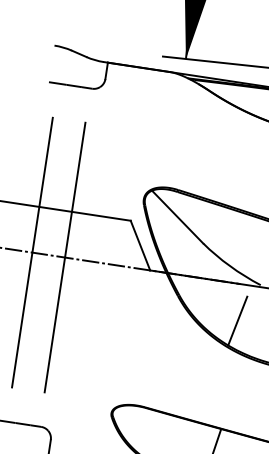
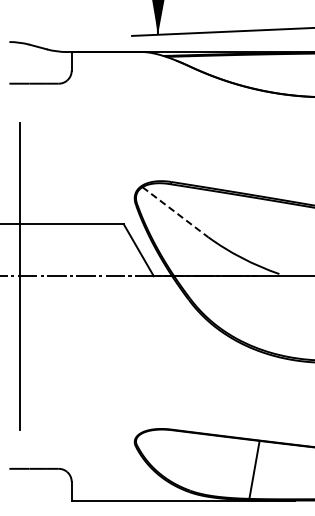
line: (177, 217) -> (175, 212), solid -> dashed
line: (64, 256) -> (56, 275), removed
line: (237, 320) -> (259, 317), removed

